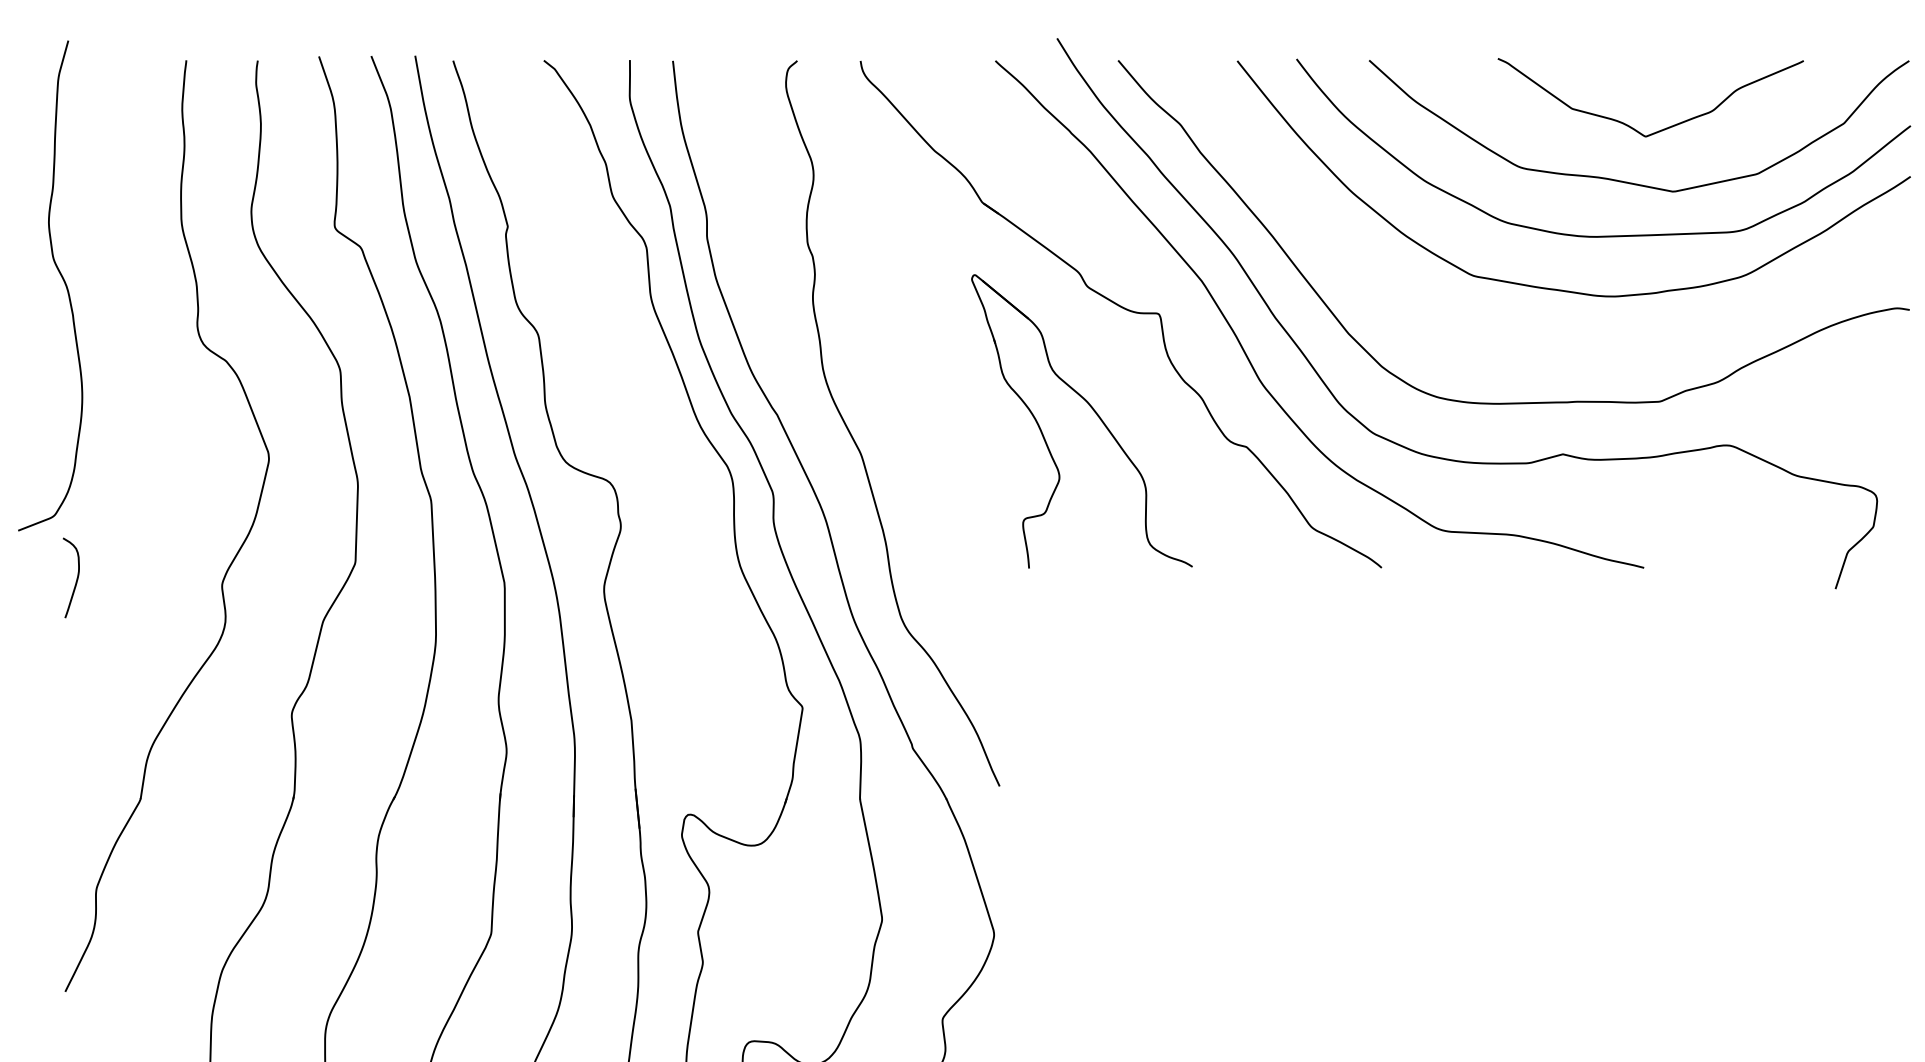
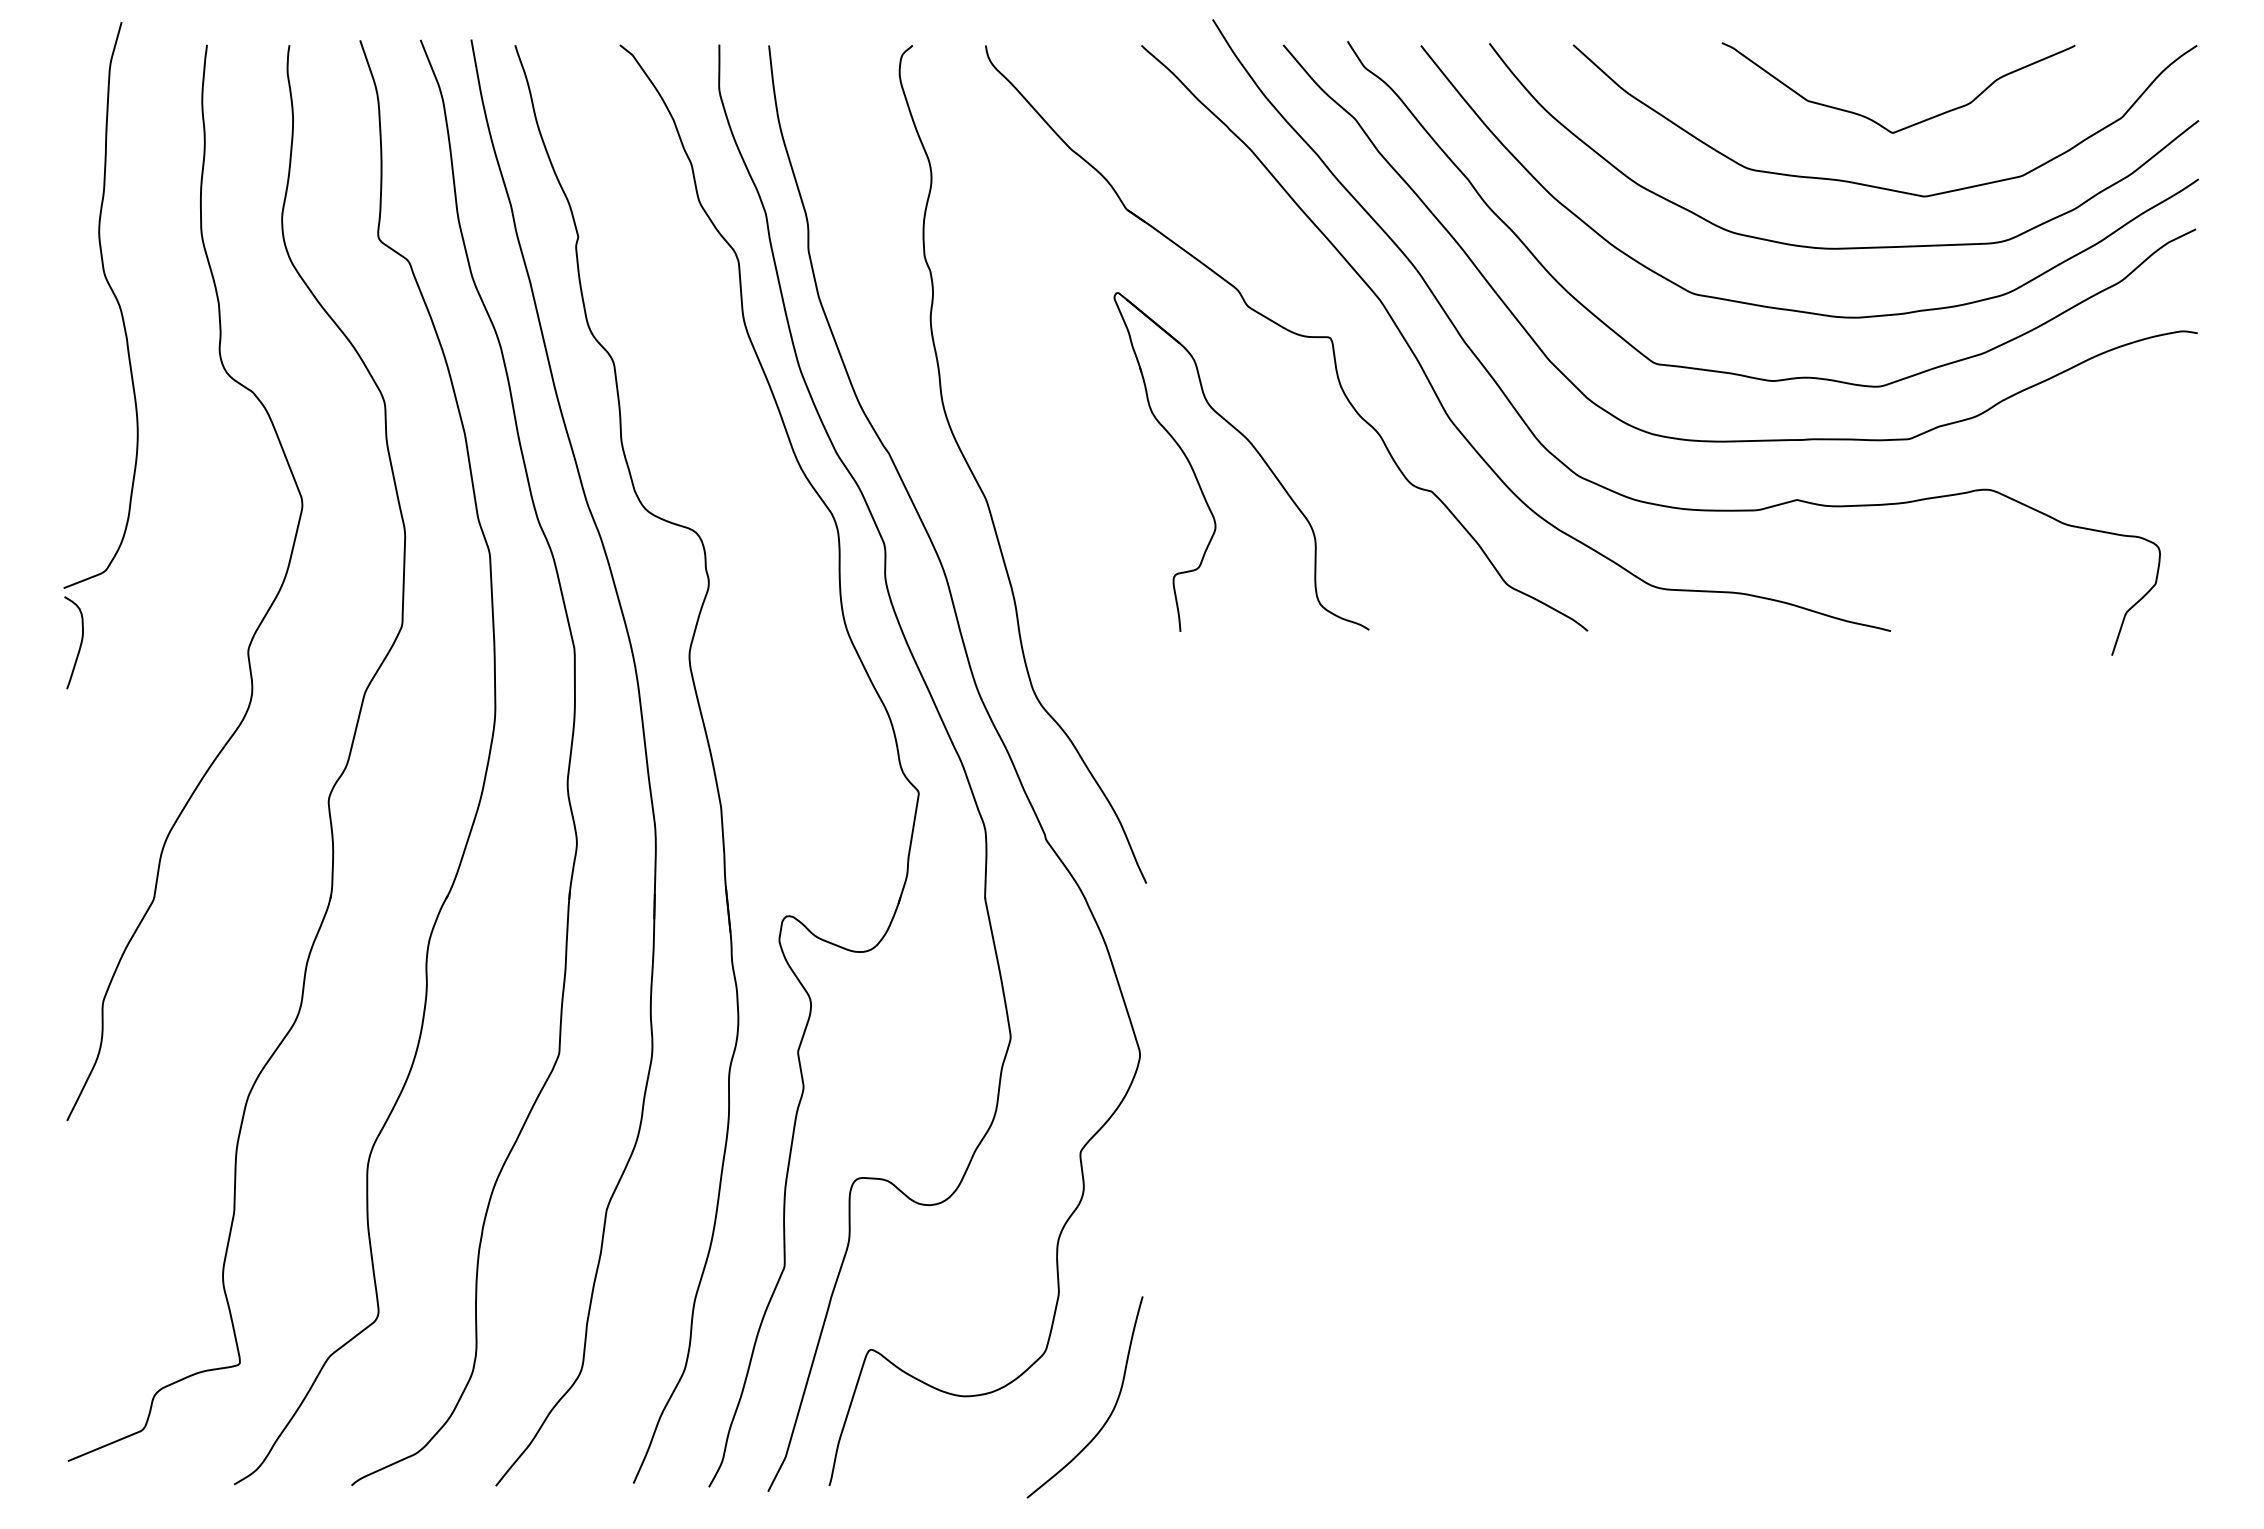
curve: (62, 279) -> (114, 297), moved
curve: (1512, 344) -> (1738, 373), added

